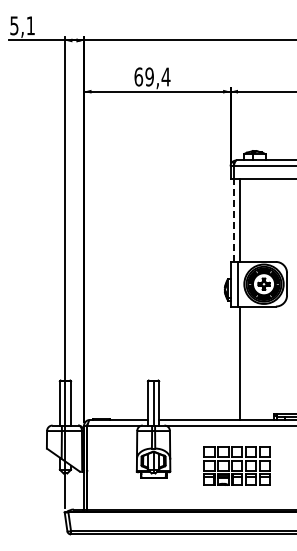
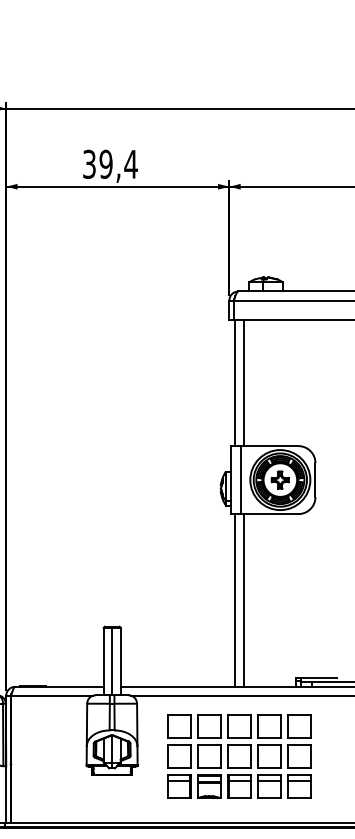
text: (138, 76) -> (89, 163), 69,4 -> 39,4
line: (234, 219) -> (235, 381), dashed -> solid
line: (234, 362) -> (235, 599), added
part: (236, 465) -> (238, 756), size x1.43

